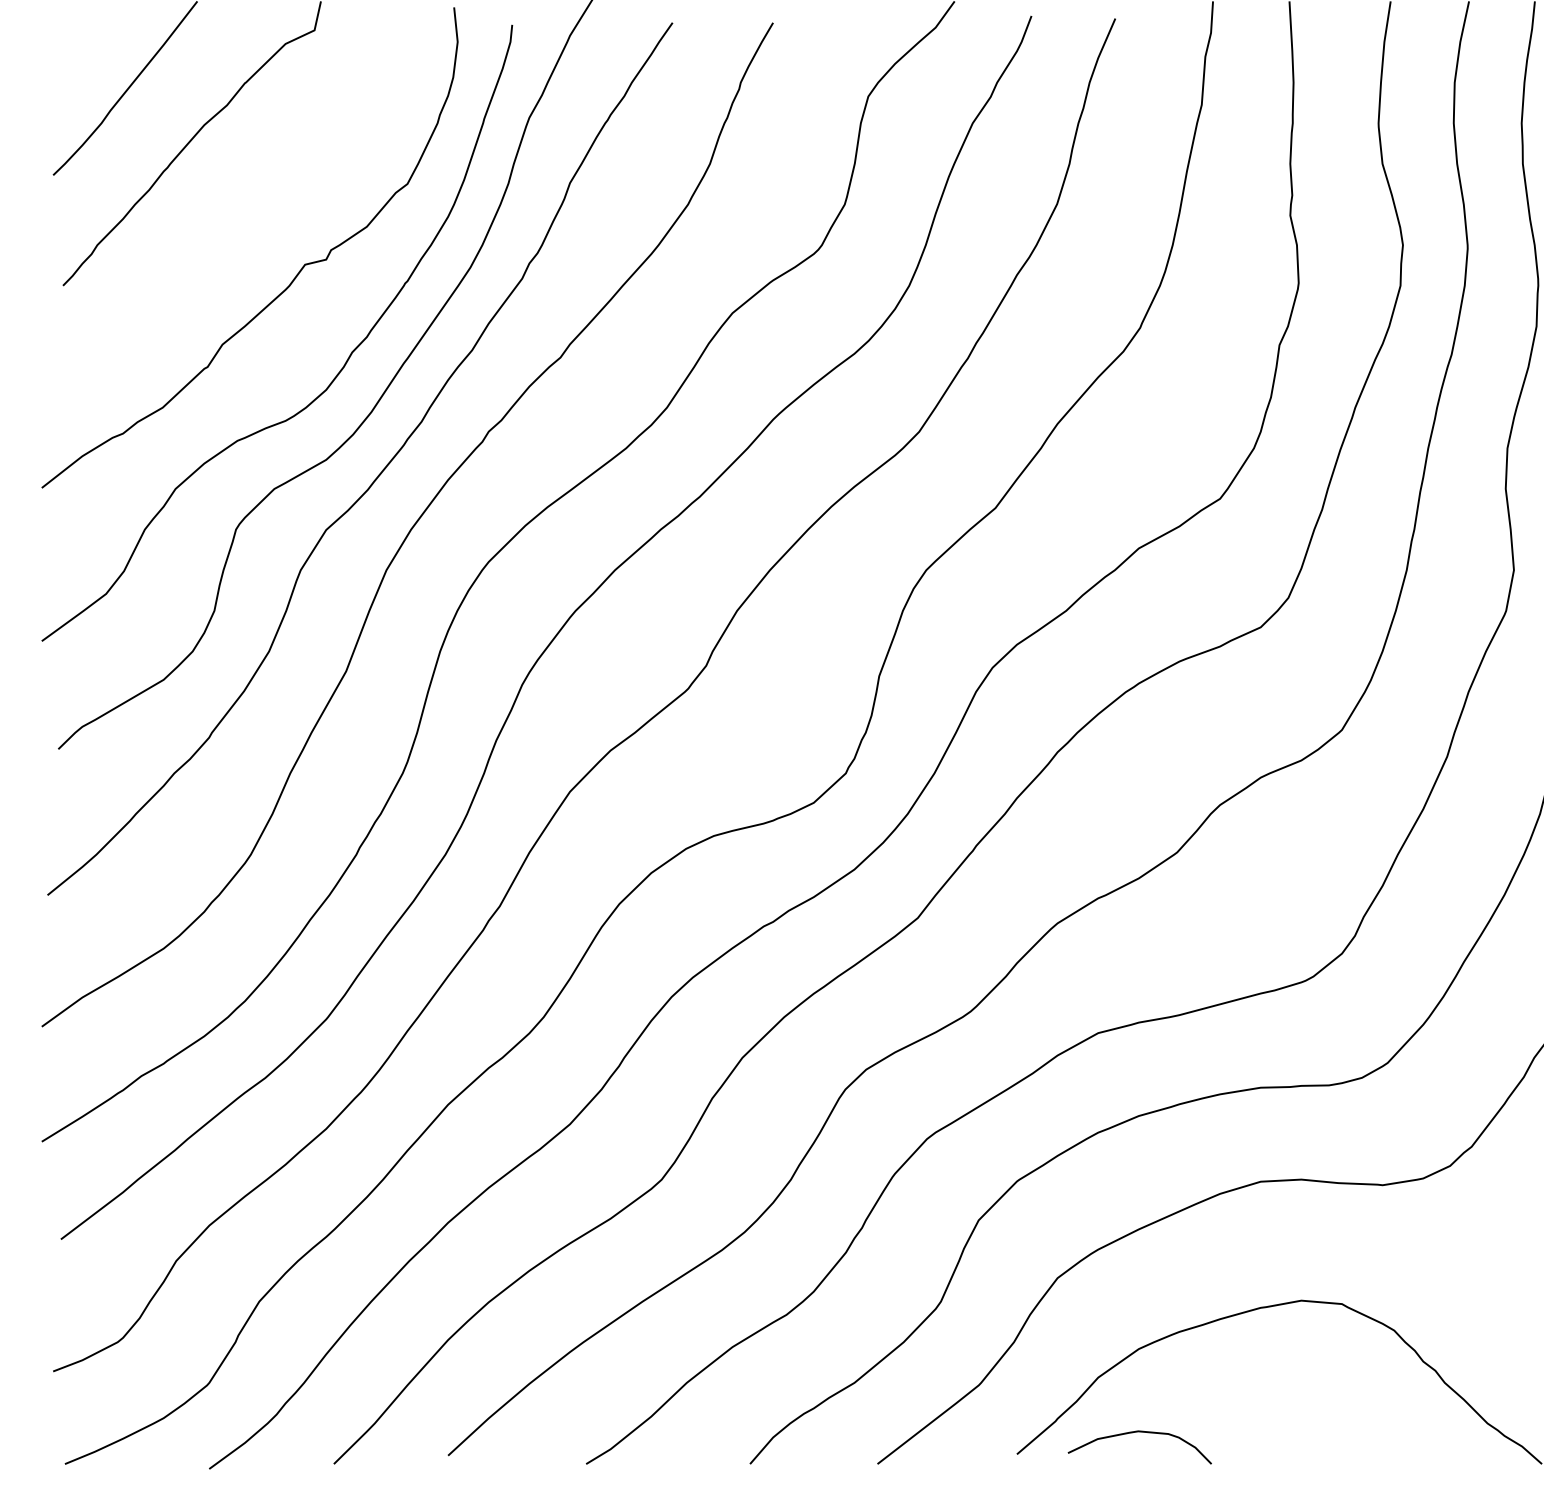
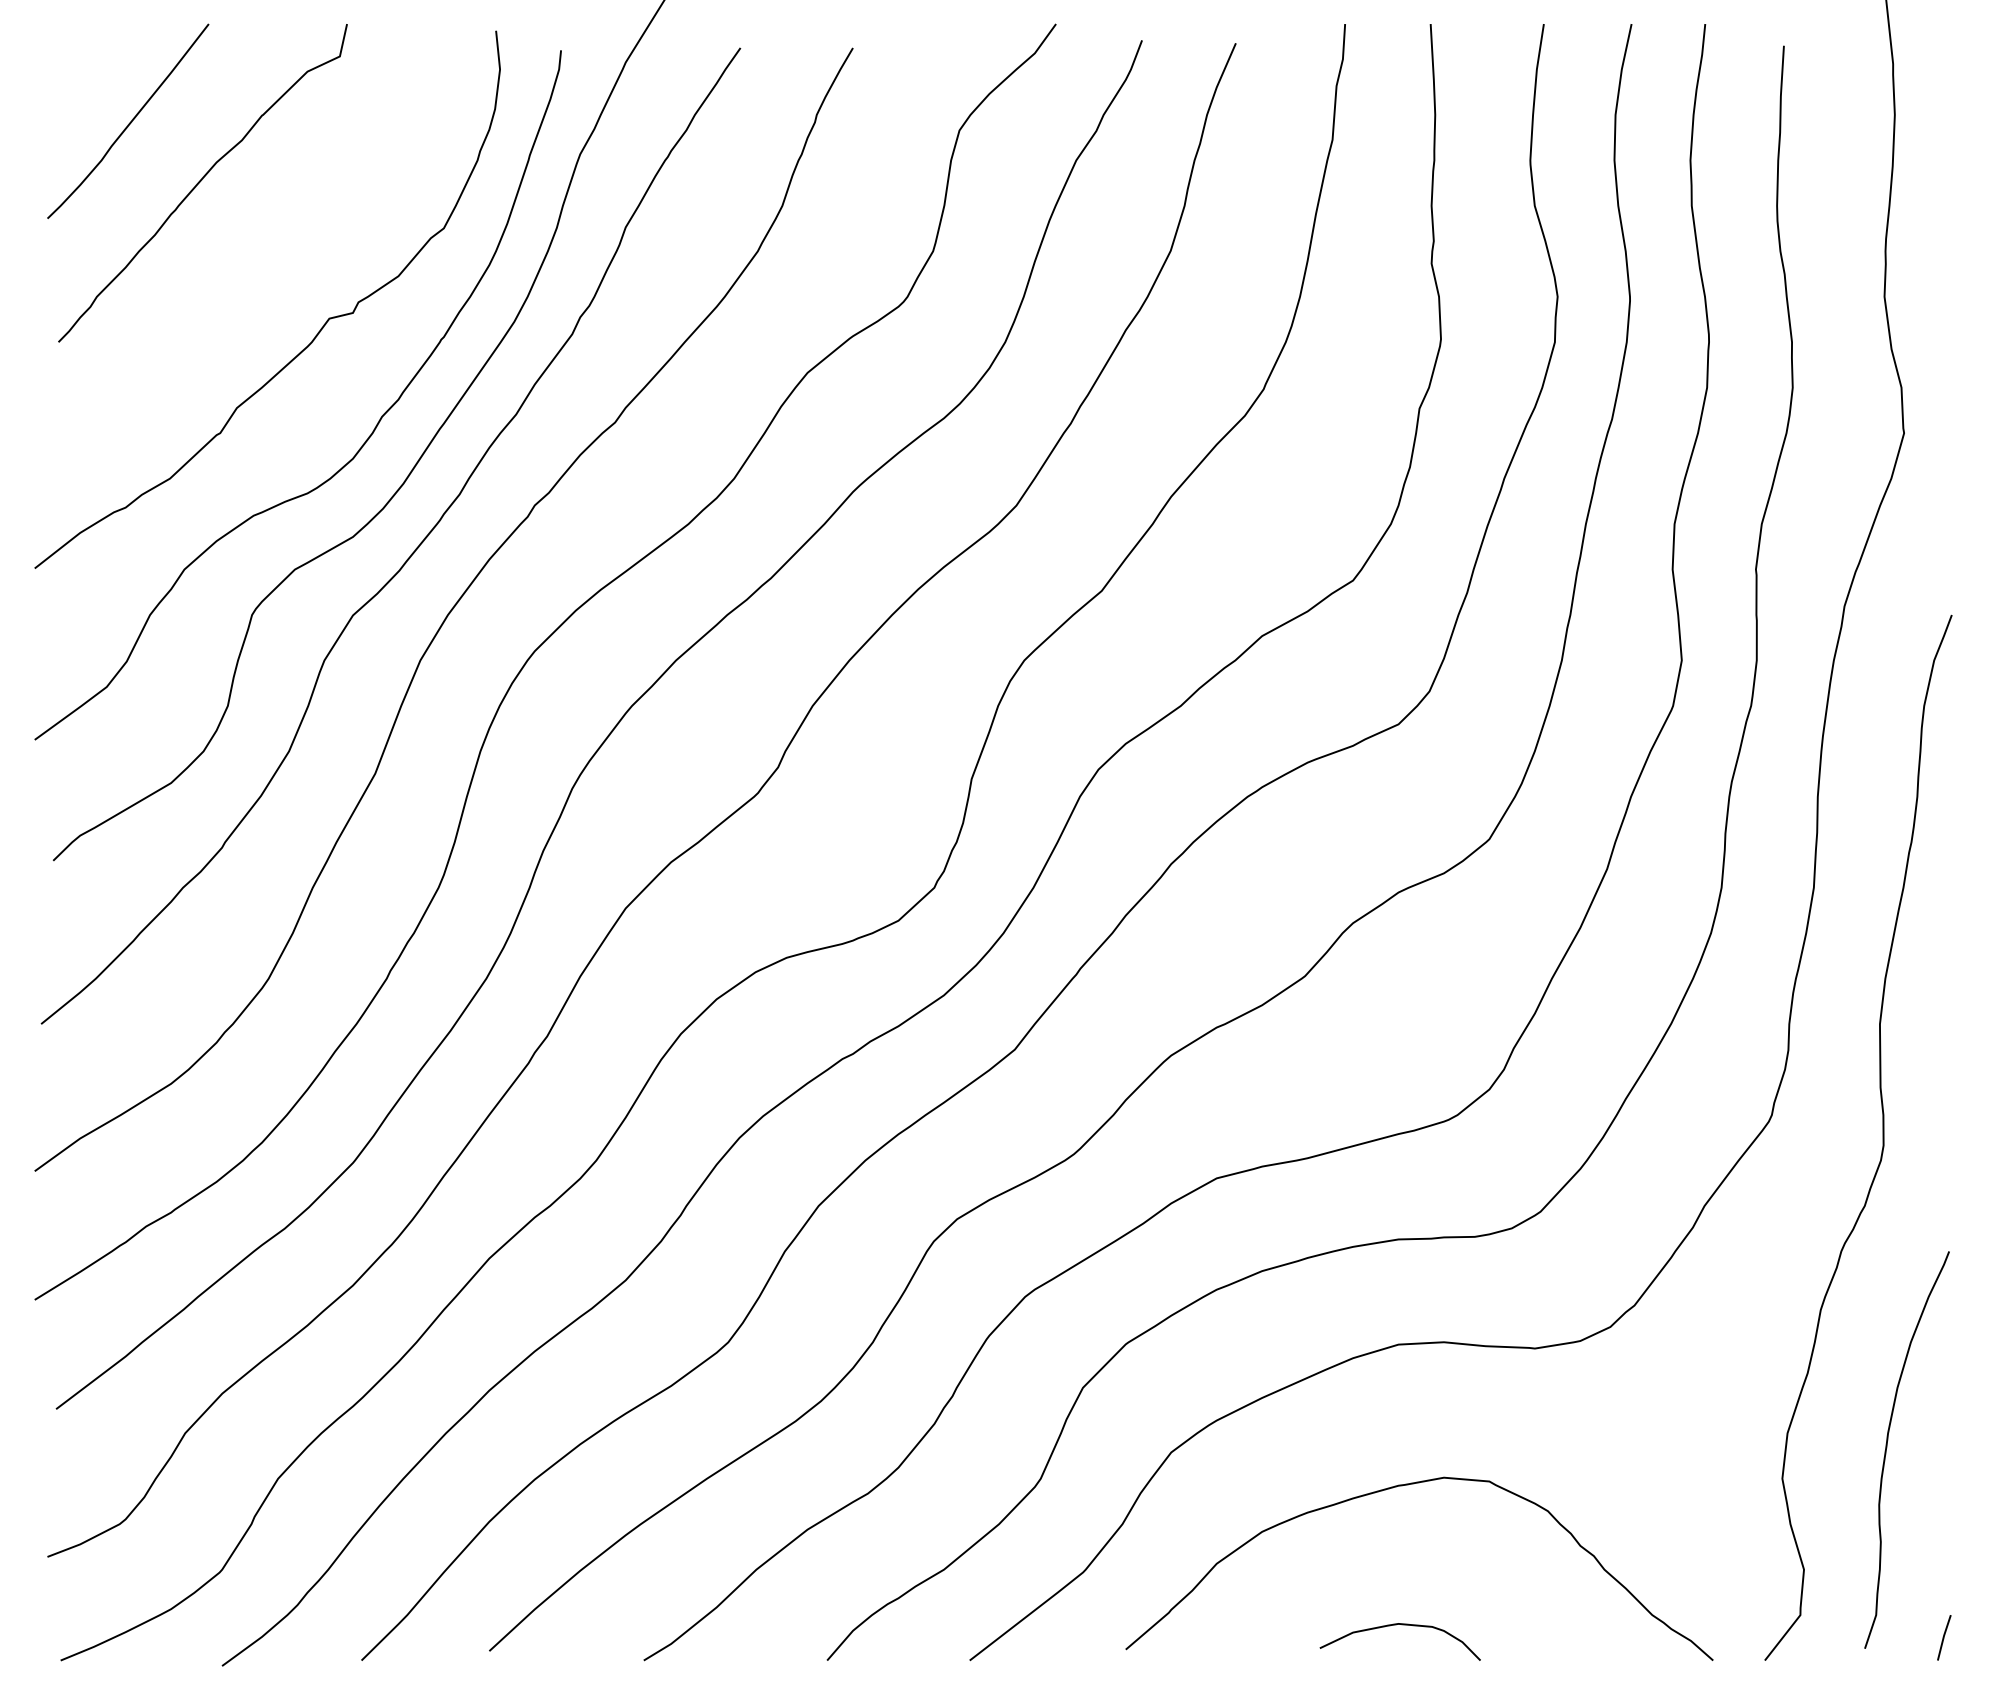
curve: (1140, 1432) -> (1401, 1625), moved

